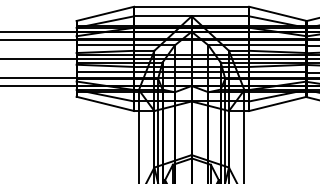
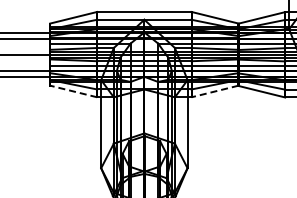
line: (105, 103) -> (73, 91), solid -> dashed
line: (277, 103) -> (214, 91), solid -> dashed

